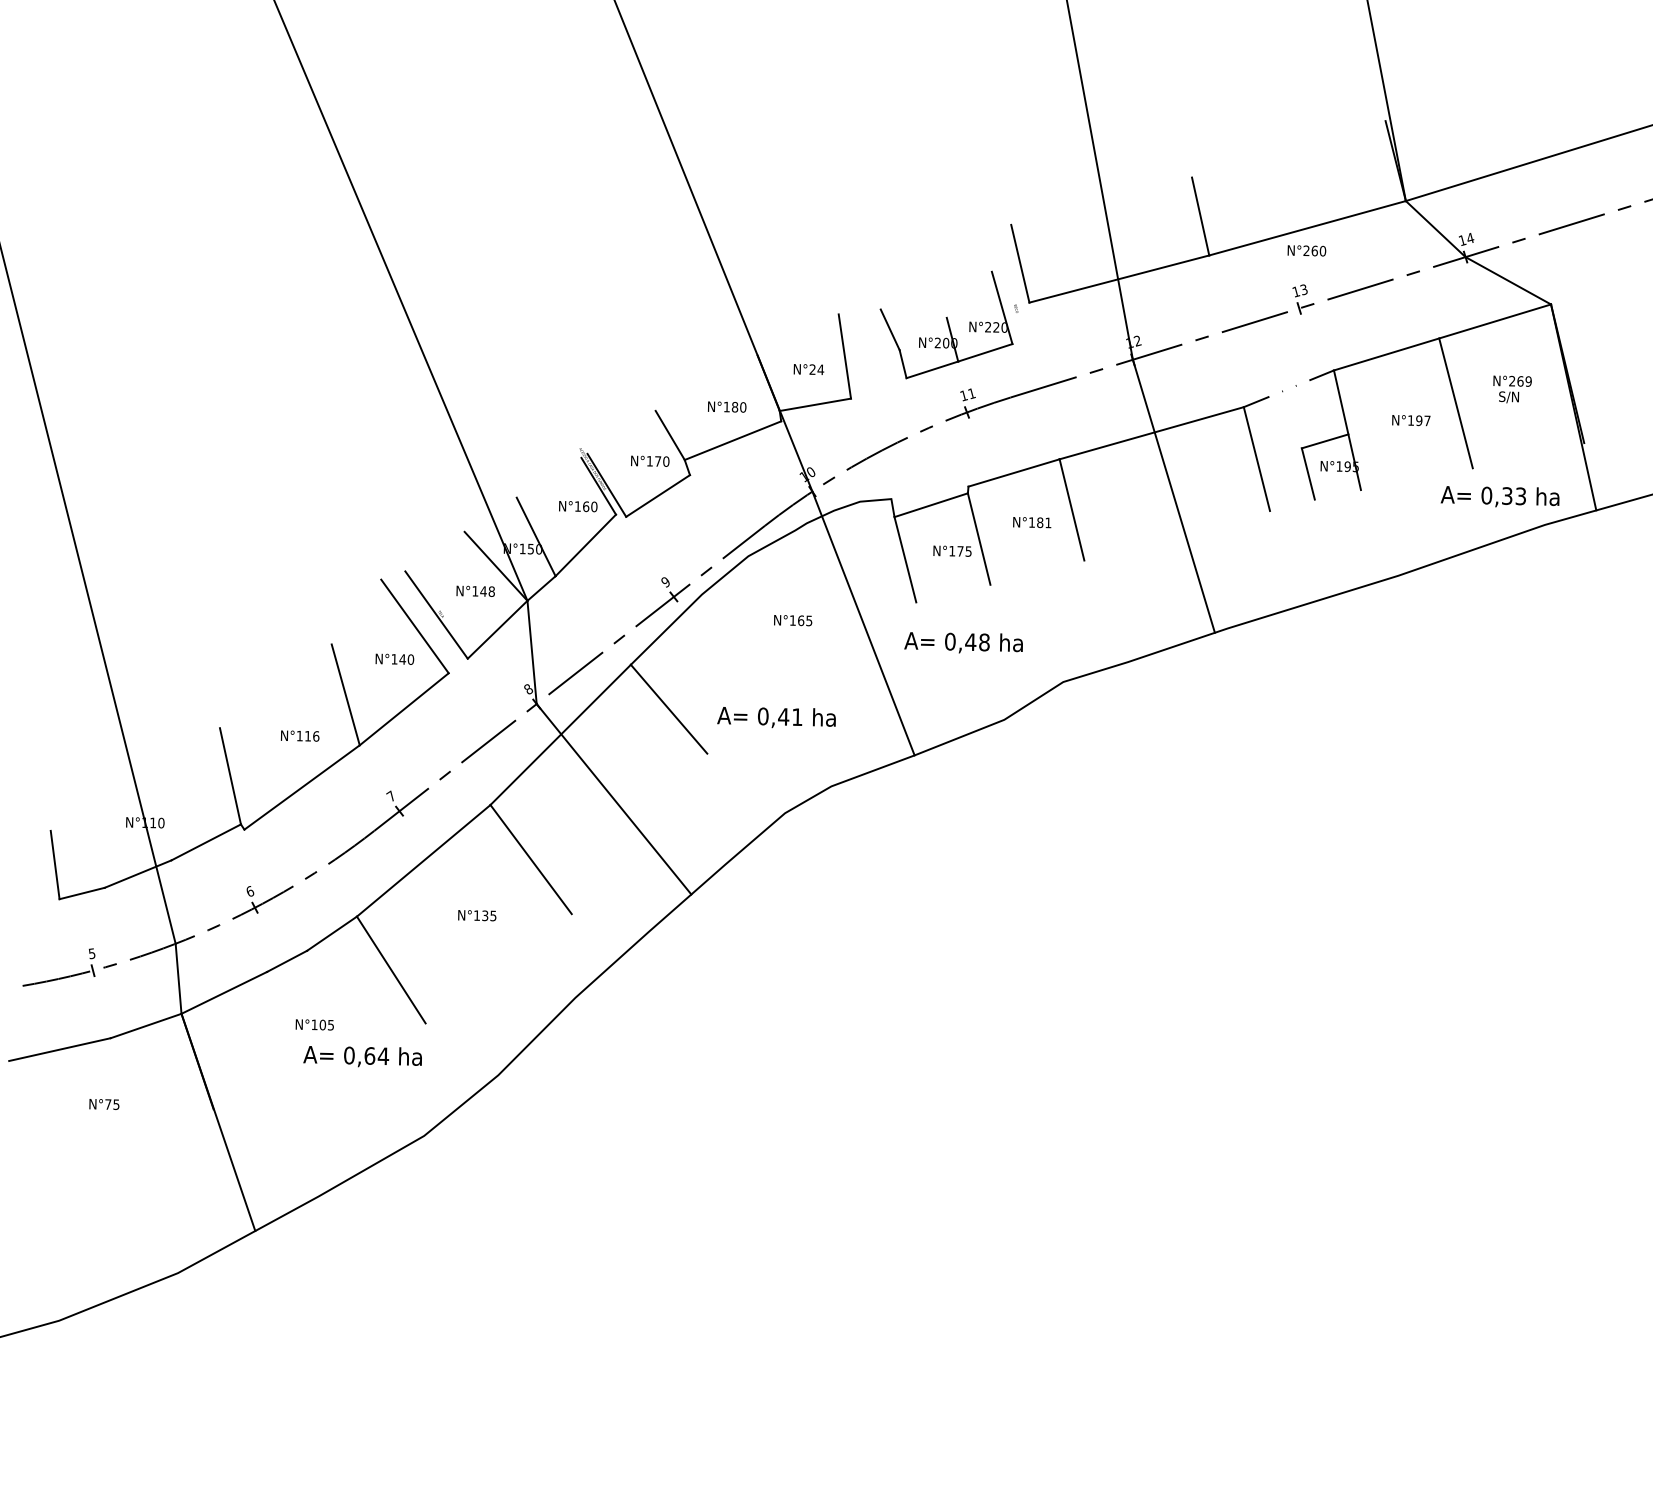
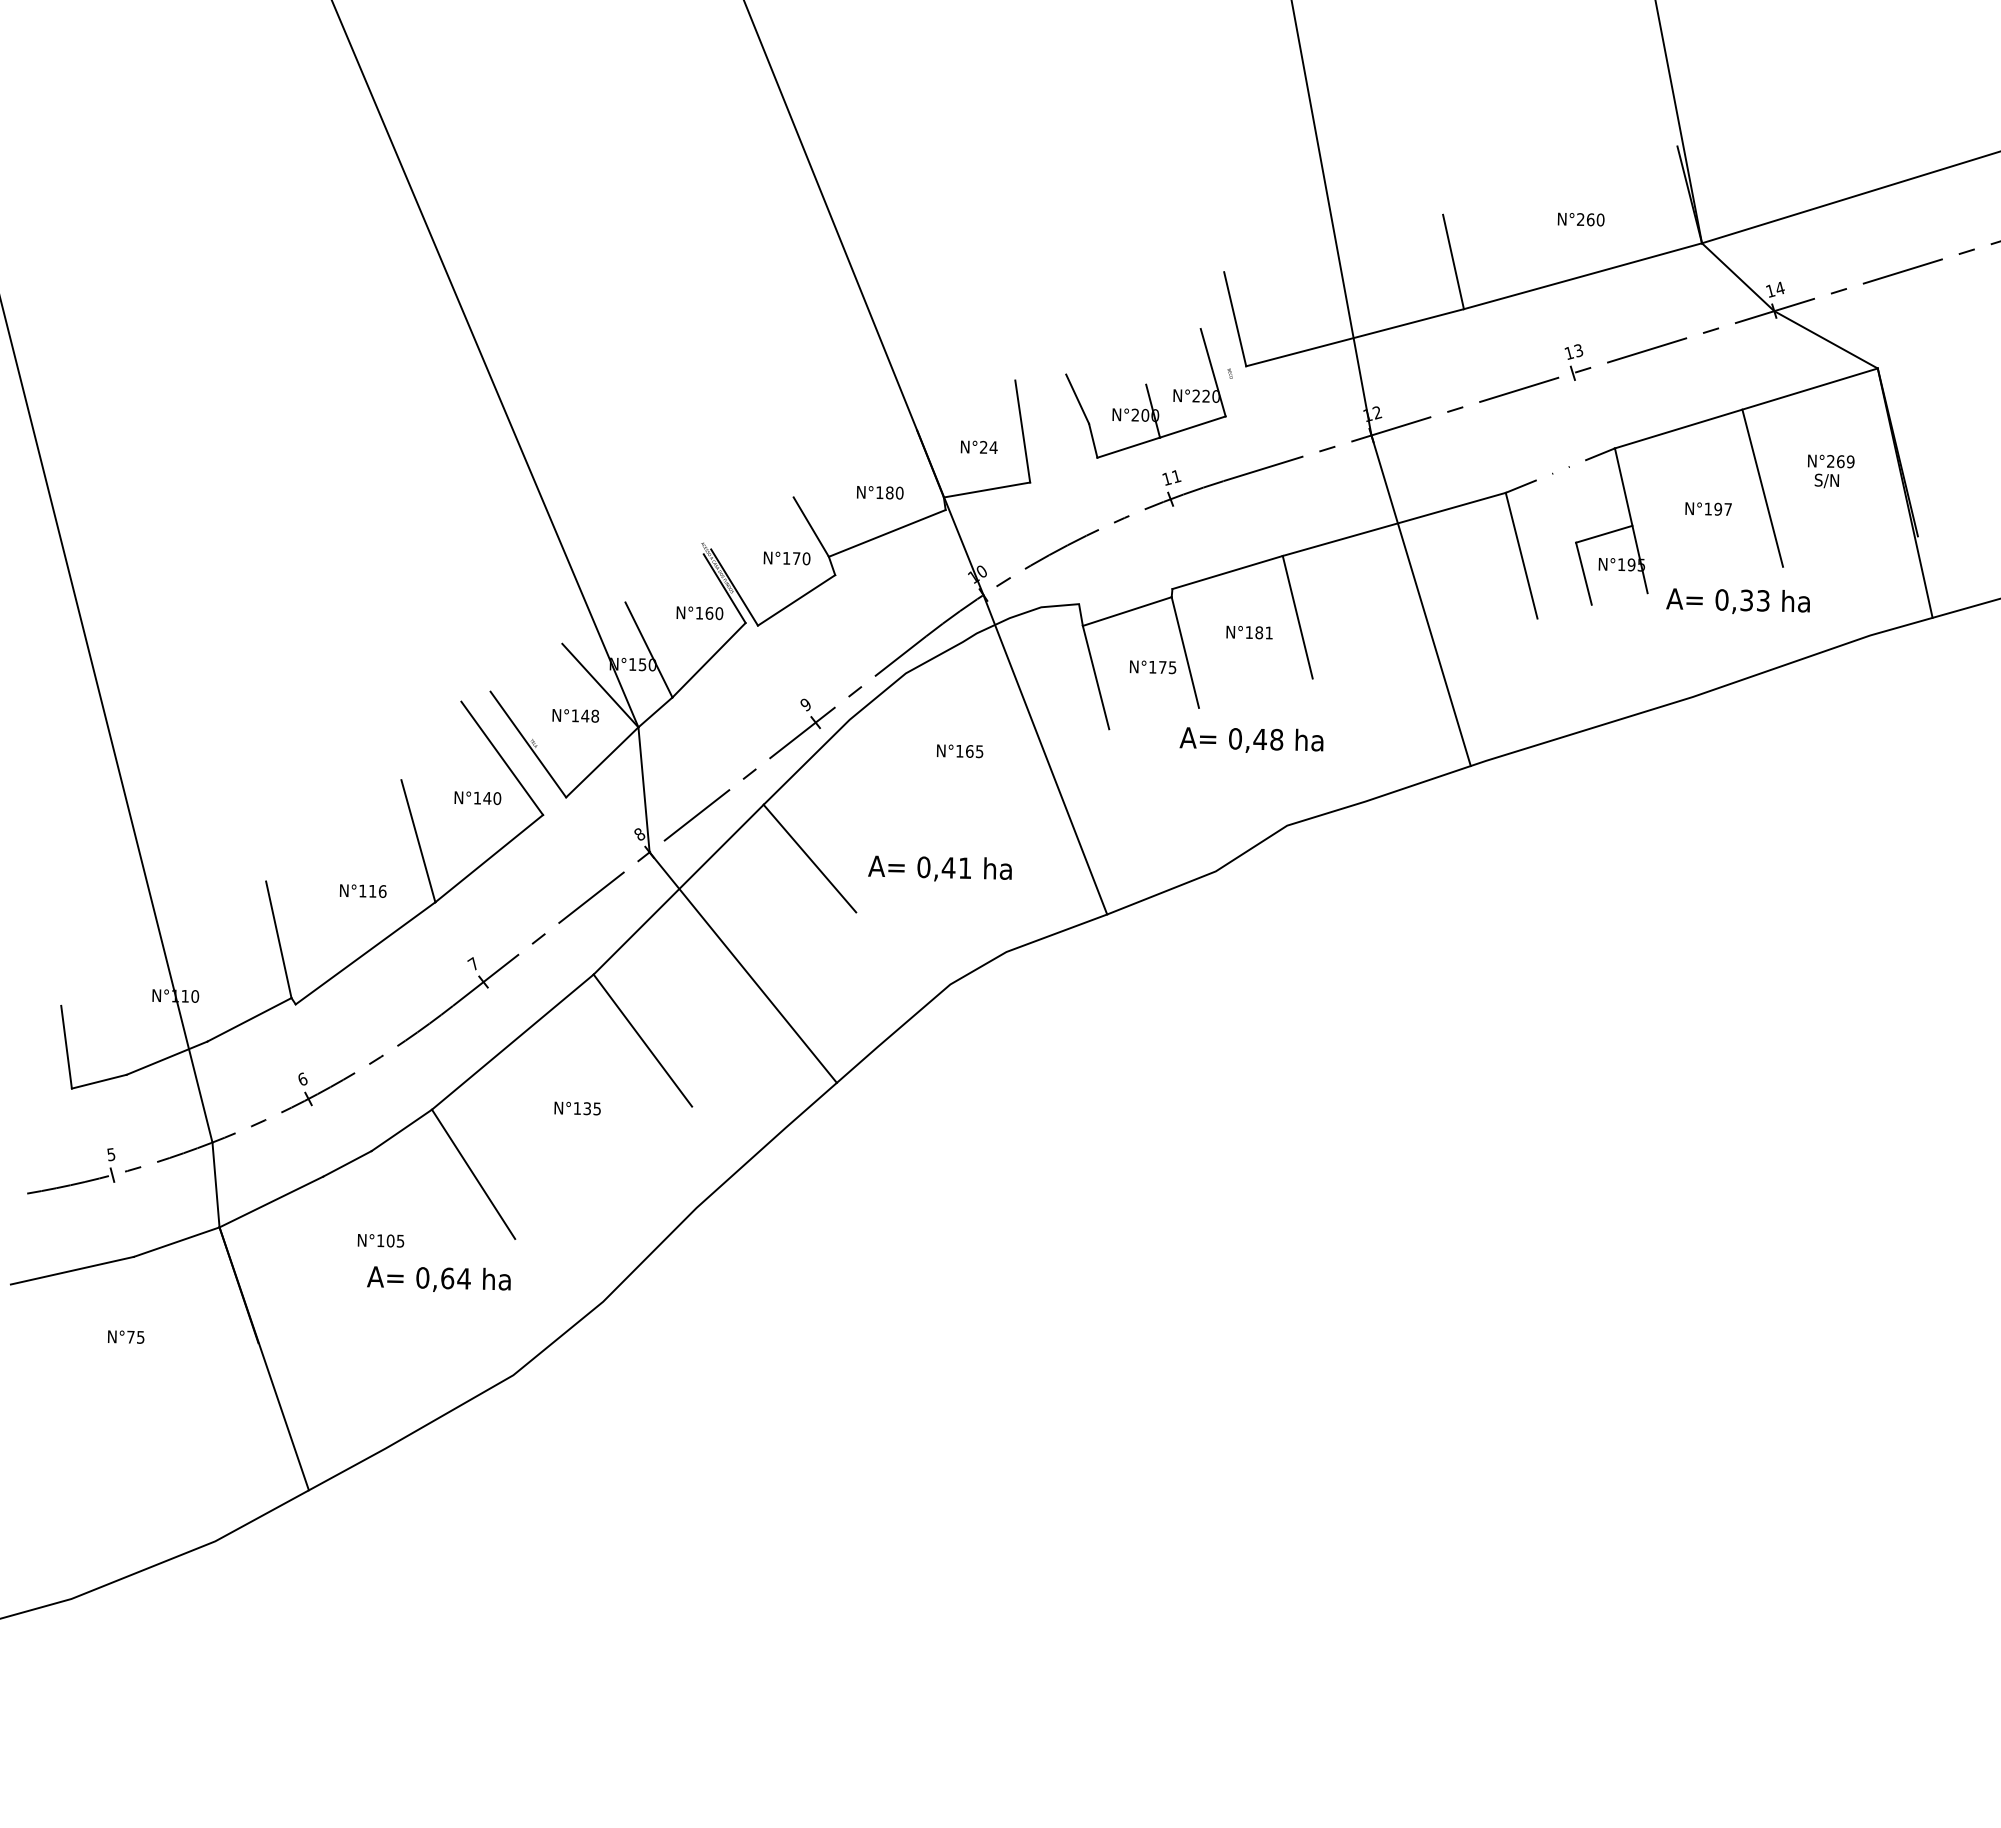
text: (1306, 250) -> (1580, 219), moved
text: (1499, 496) -> (1737, 600), moved
text: (963, 642) -> (1251, 739), moved

